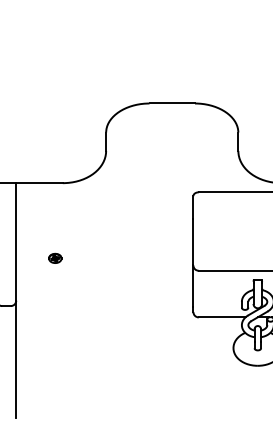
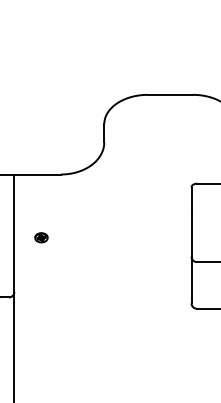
part: (55, 257) -> (41, 236), moved

